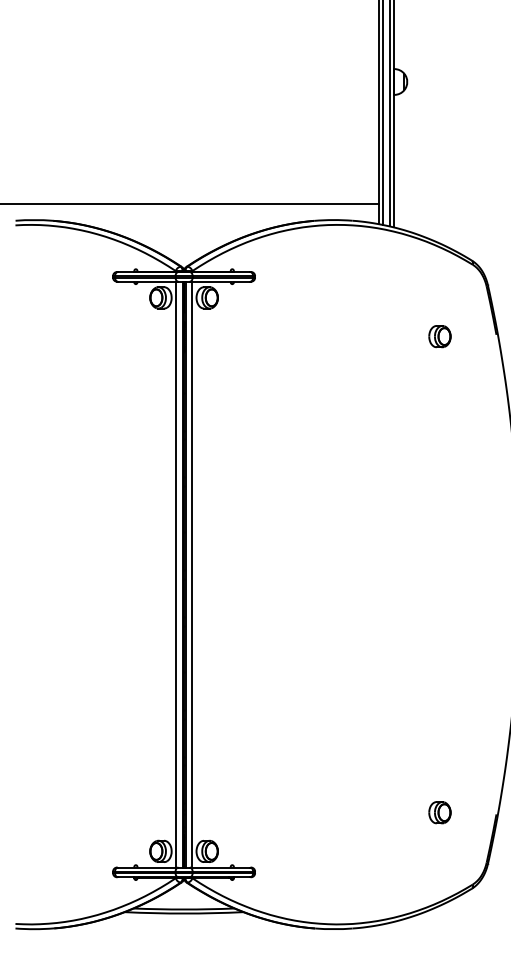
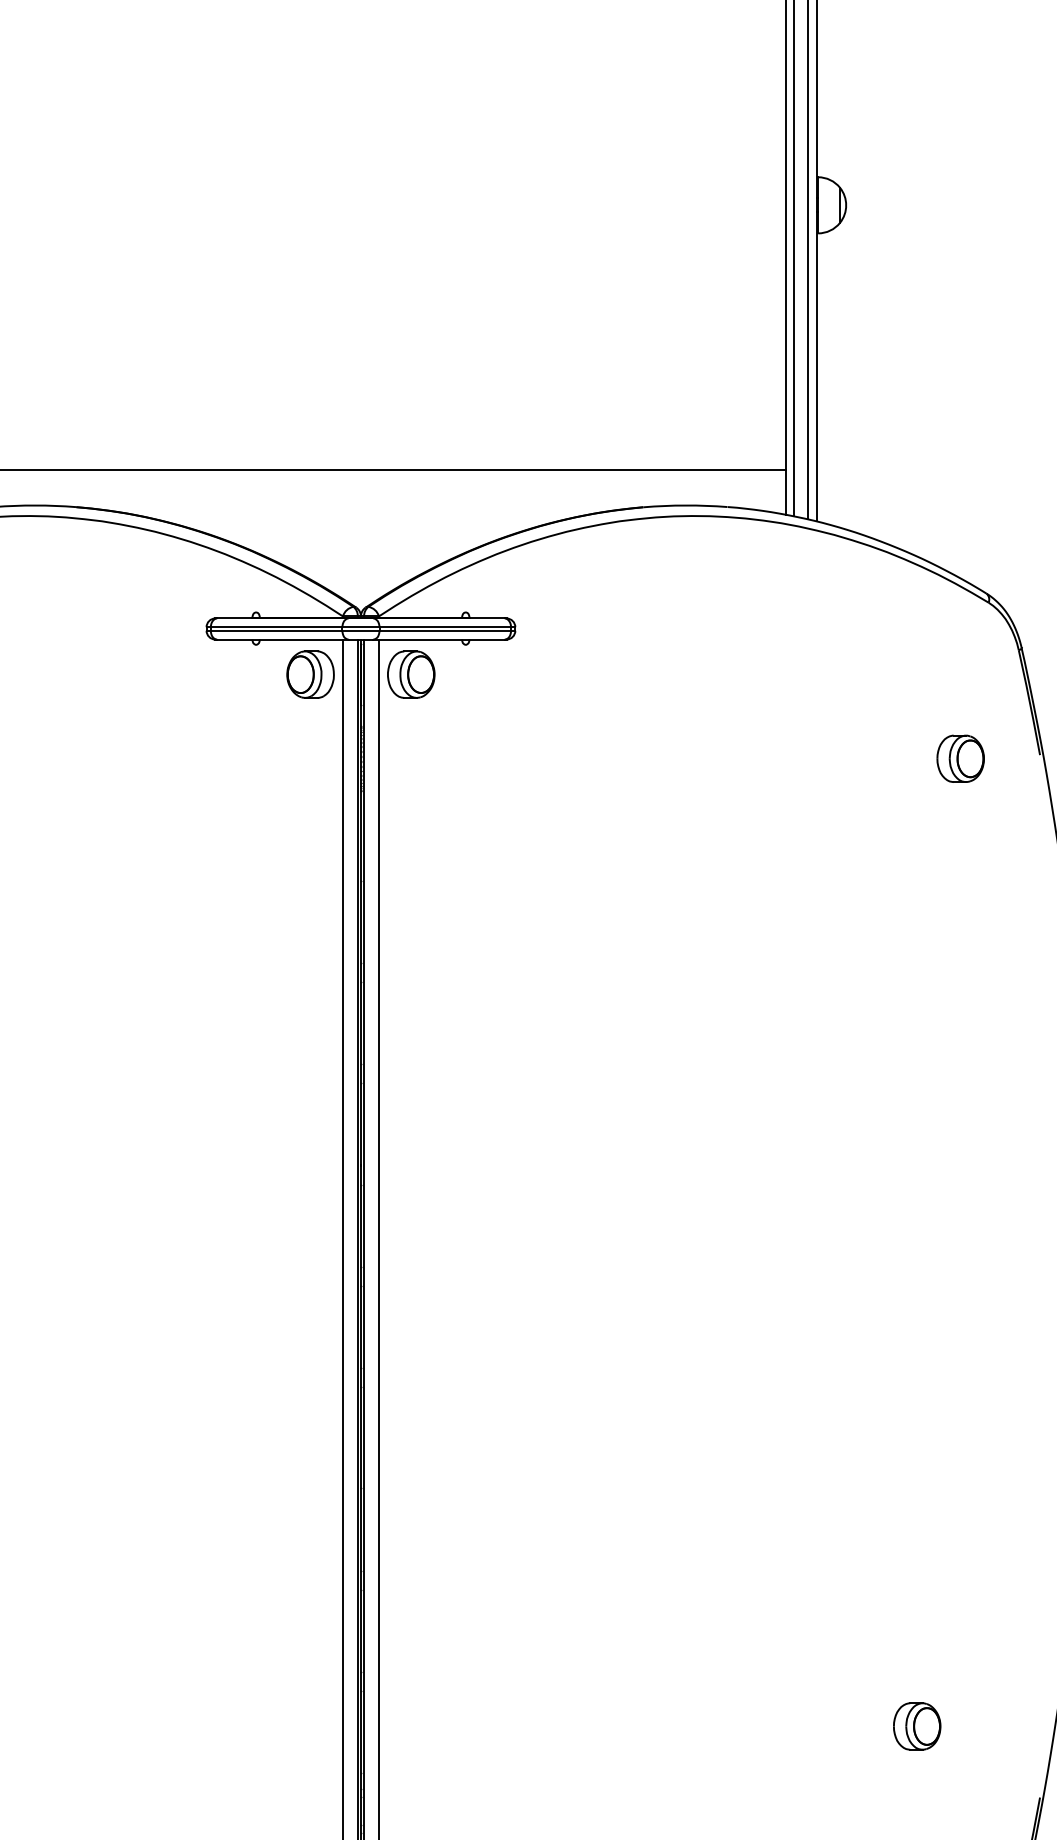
part: (439, 336) -> (959, 758), moved
part: (439, 812) -> (916, 1726), moved

